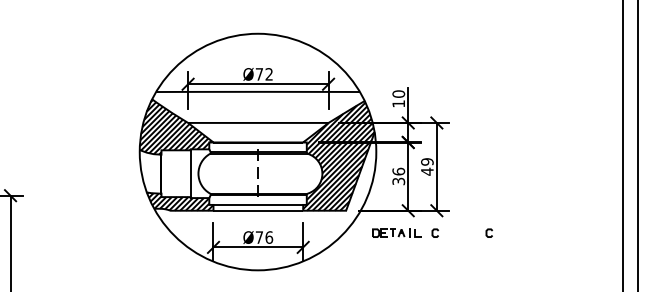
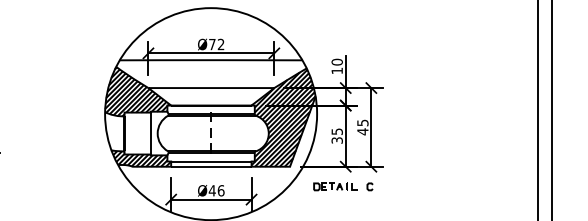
text: (427, 161) -> (362, 122), 49 -> 45
text: (398, 171) -> (336, 131), 36 -> 35
curve: (487, 232) -> (416, 186), removed
text: (259, 237) -> (212, 190), Ø76 -> Ø46

